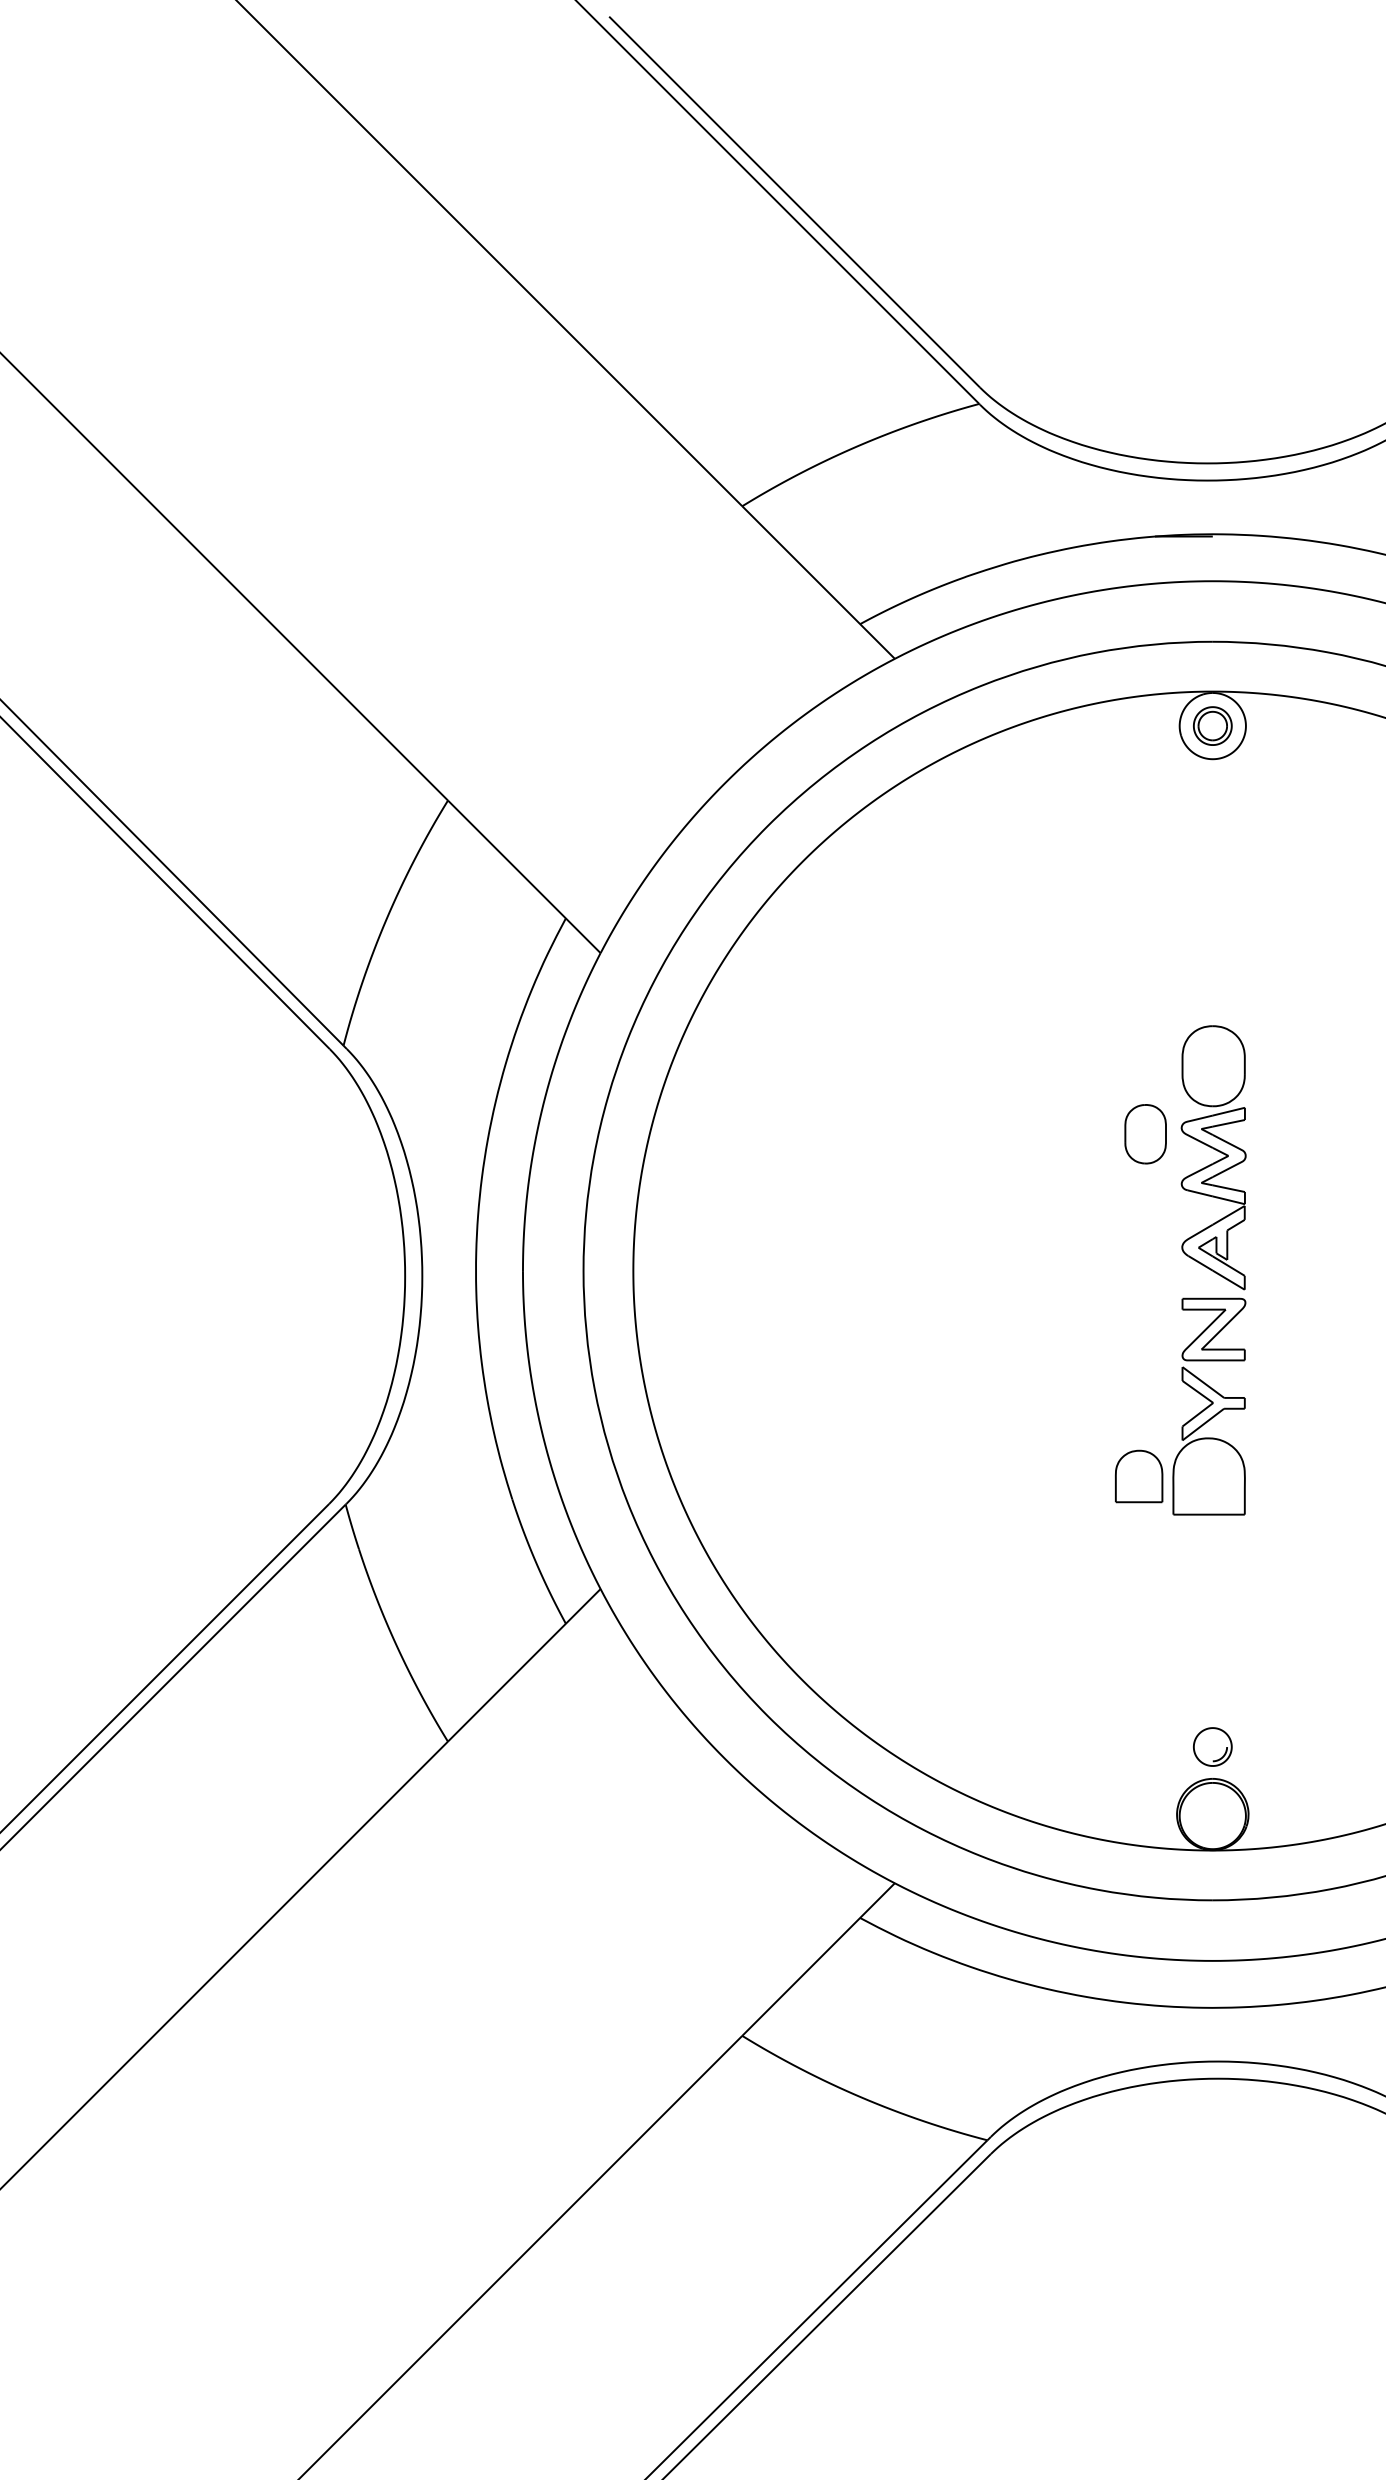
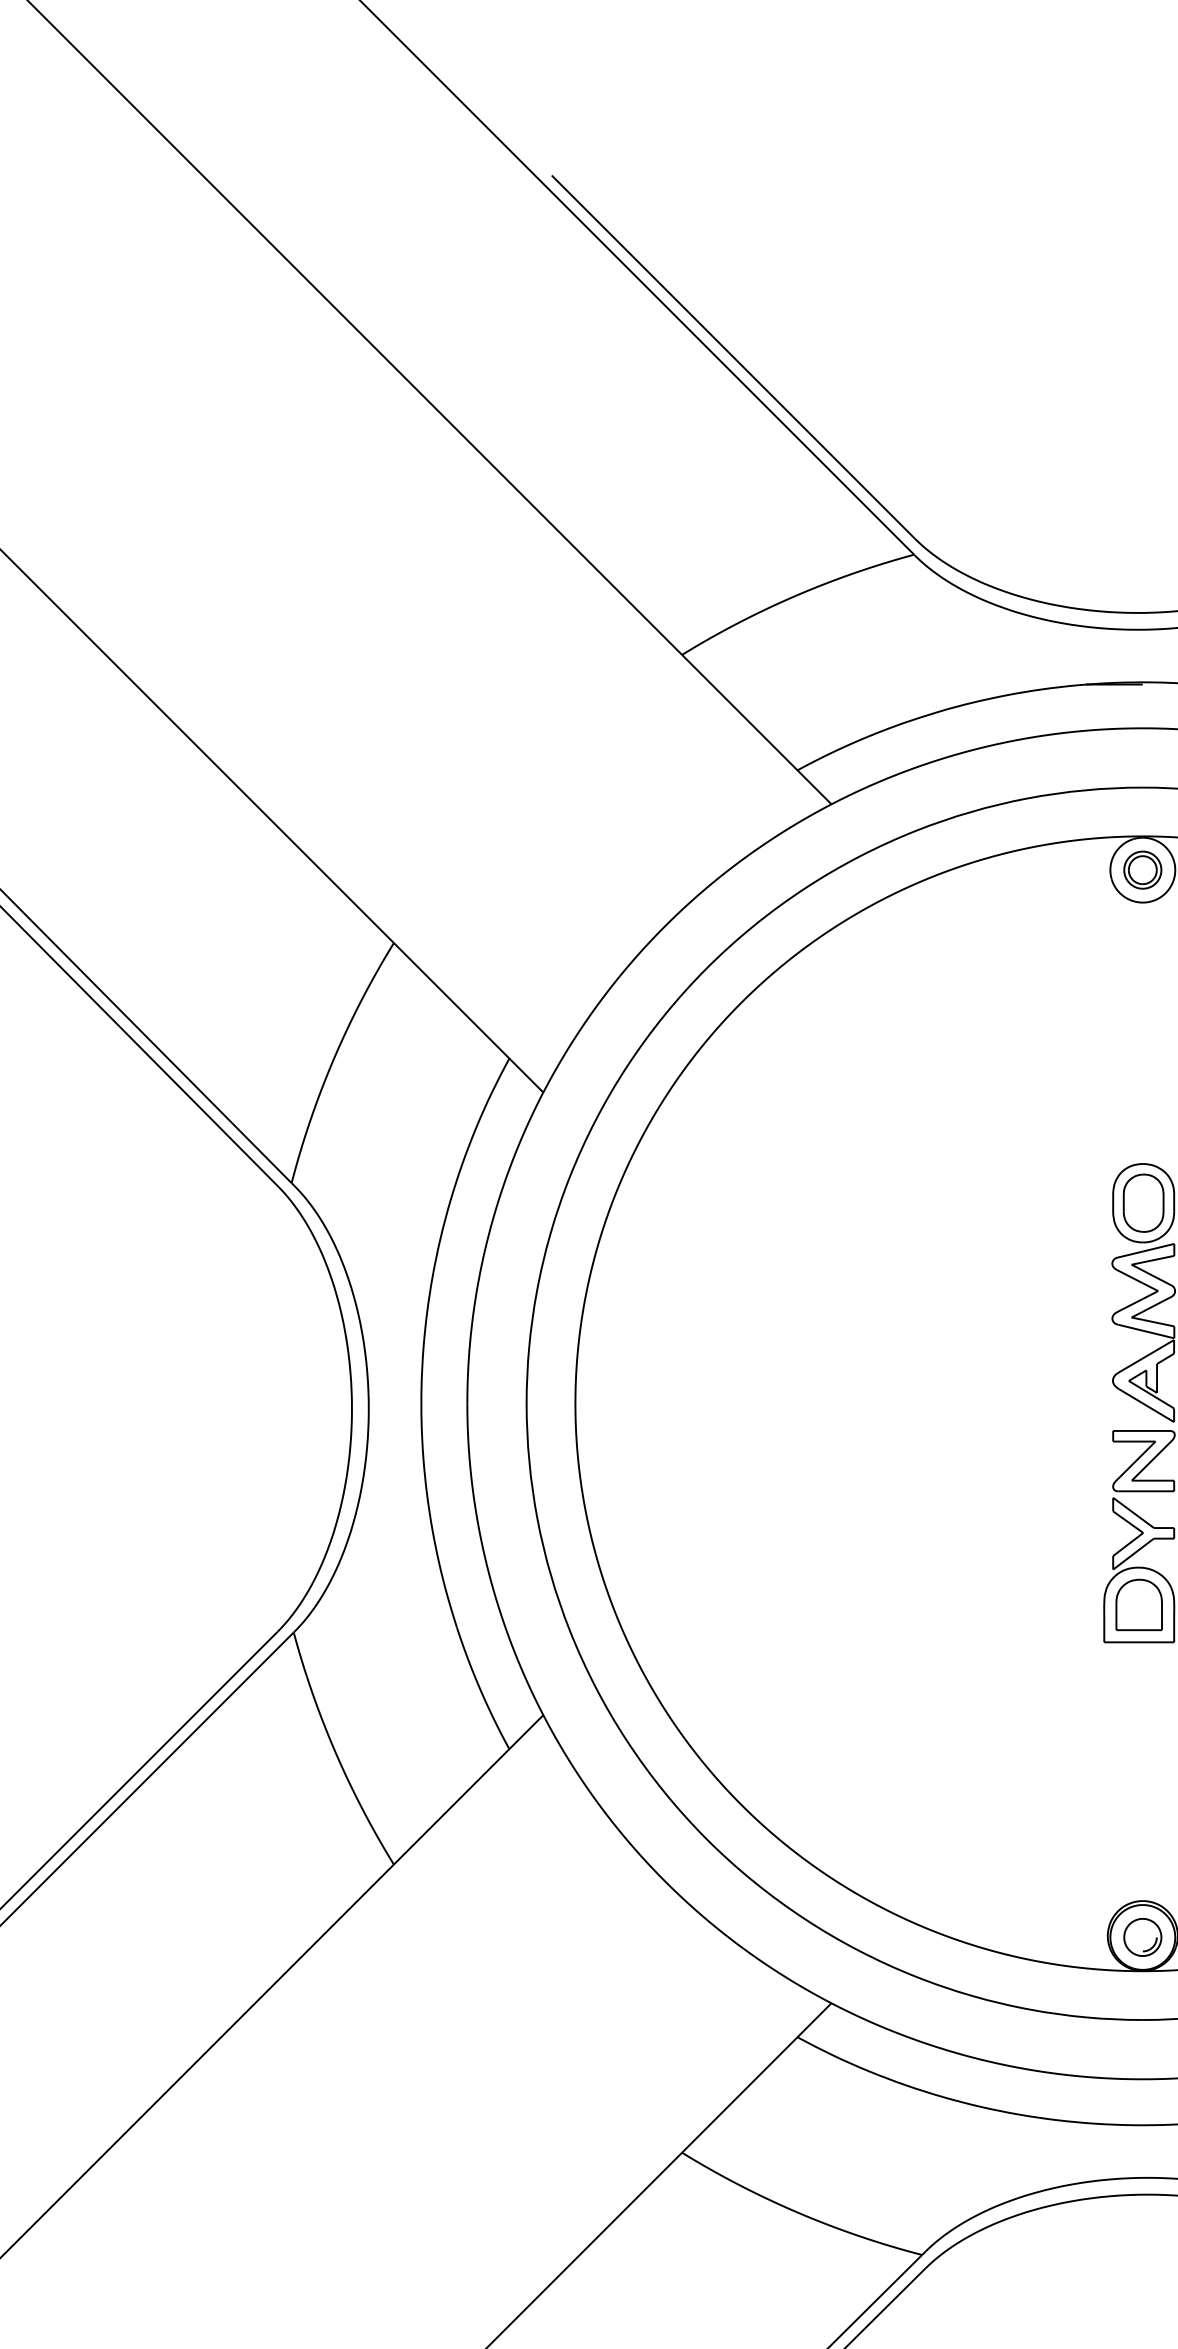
part: (1145, 1134) -> (1143, 1203), moved
part: (1139, 1476) -> (1139, 1604), moved
part: (1212, 1746) -> (1142, 1936), moved

